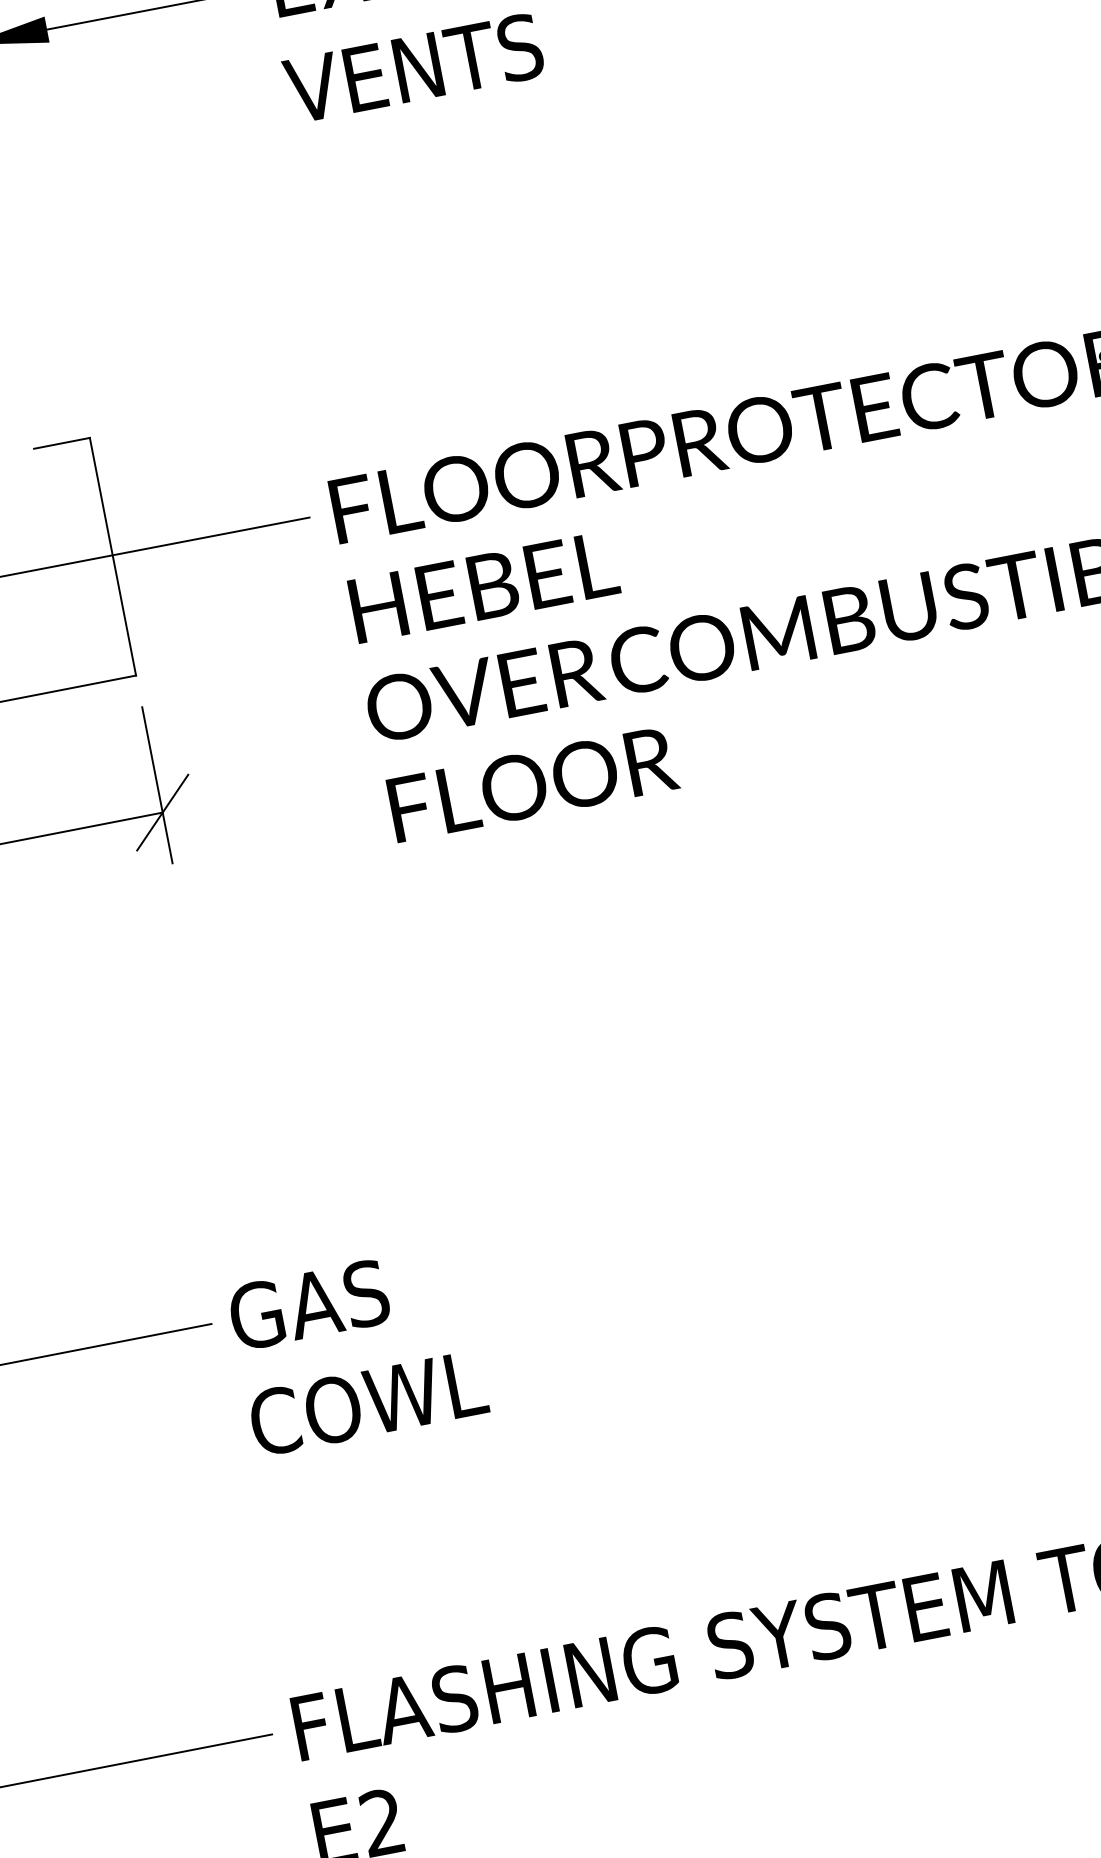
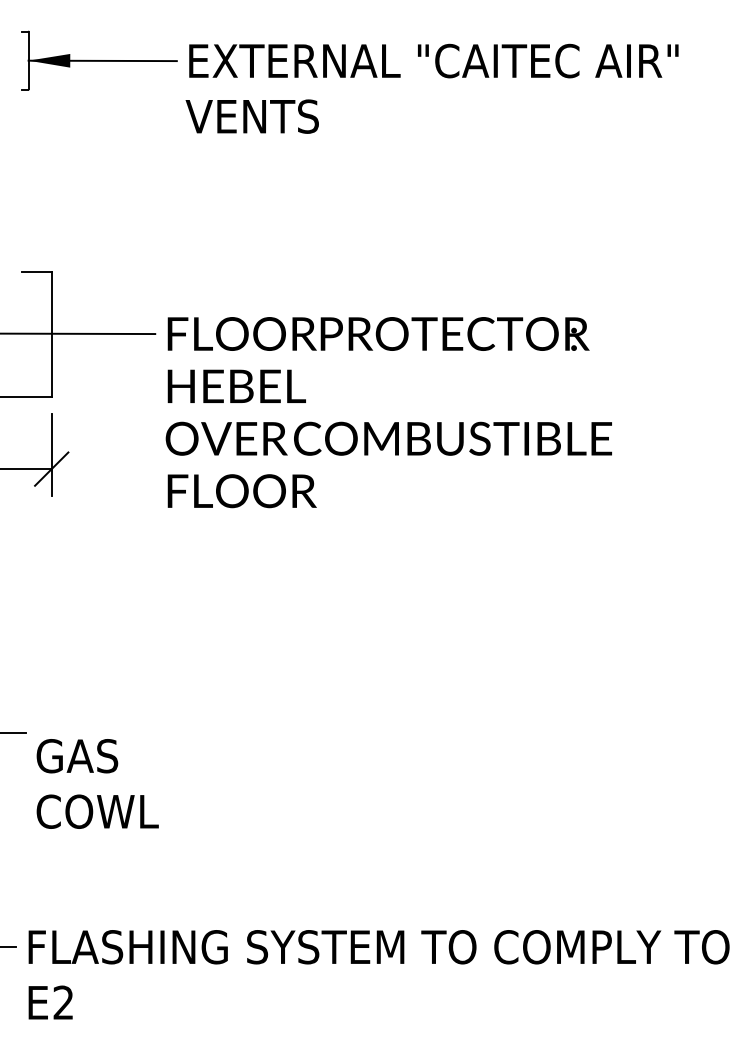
text: (357, 1349) -> (97, 783), moved

